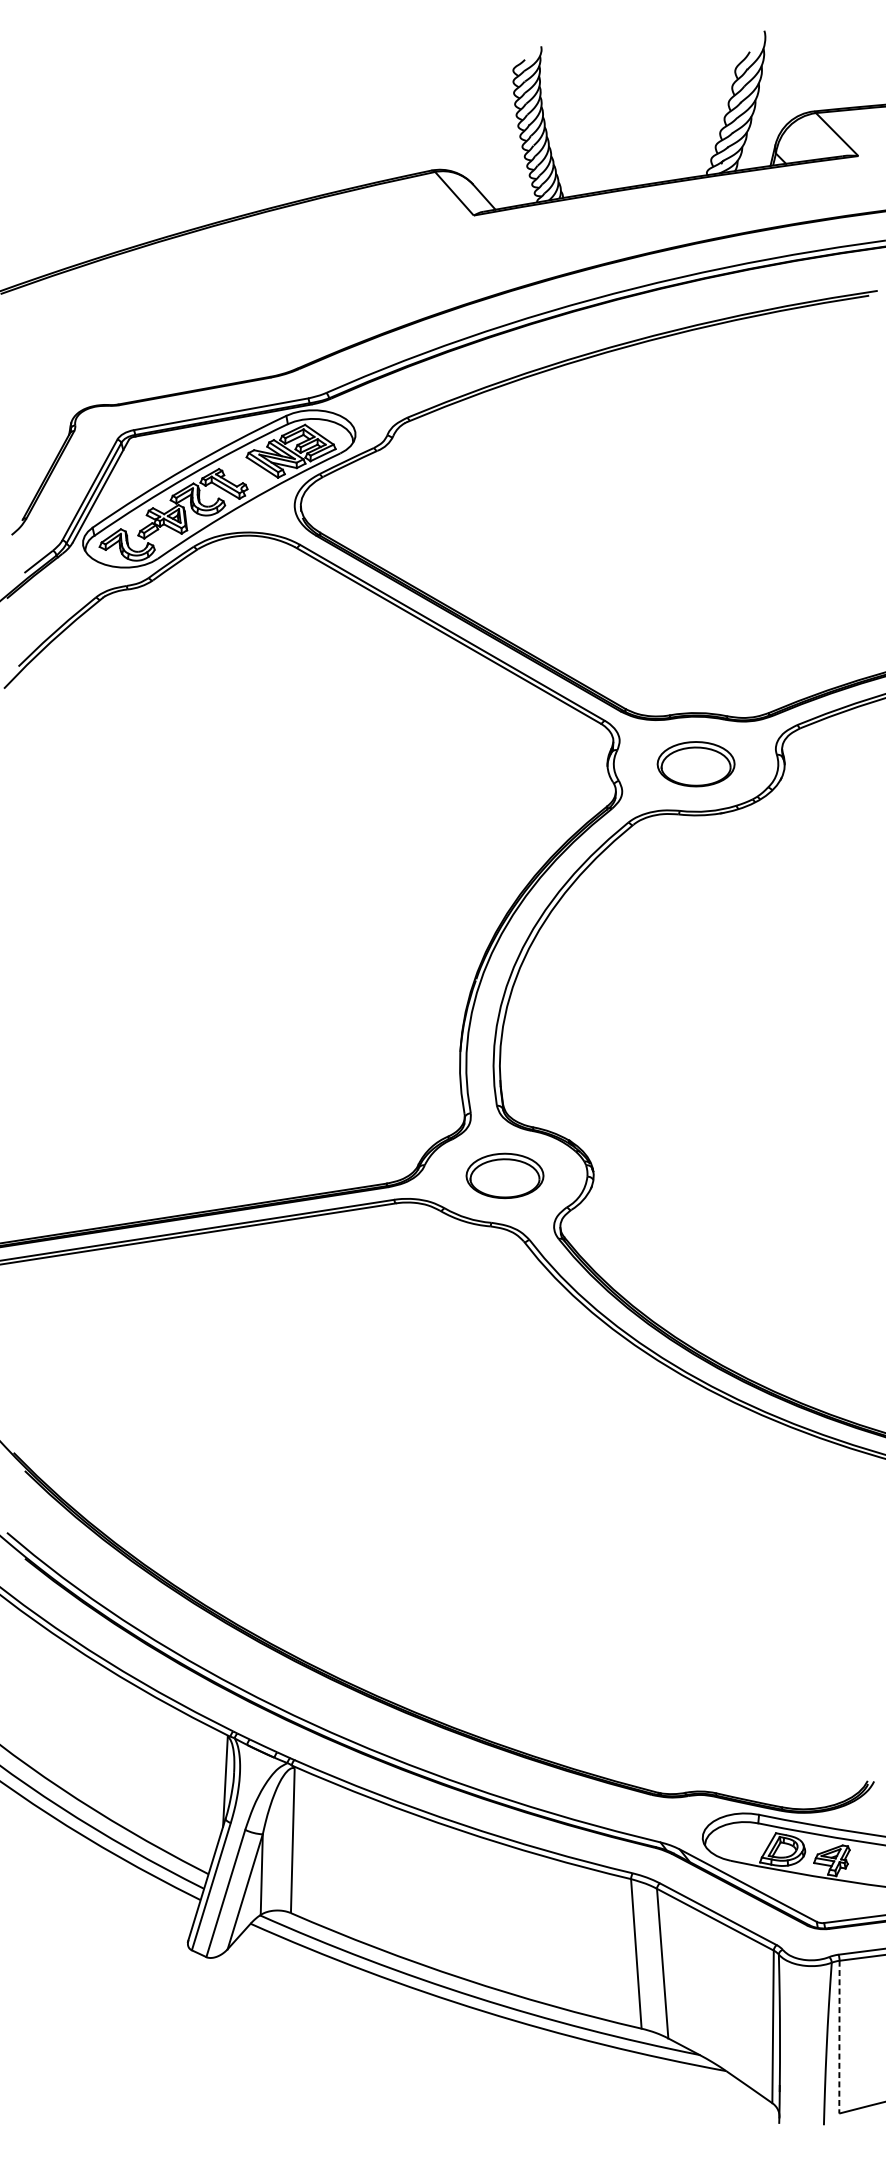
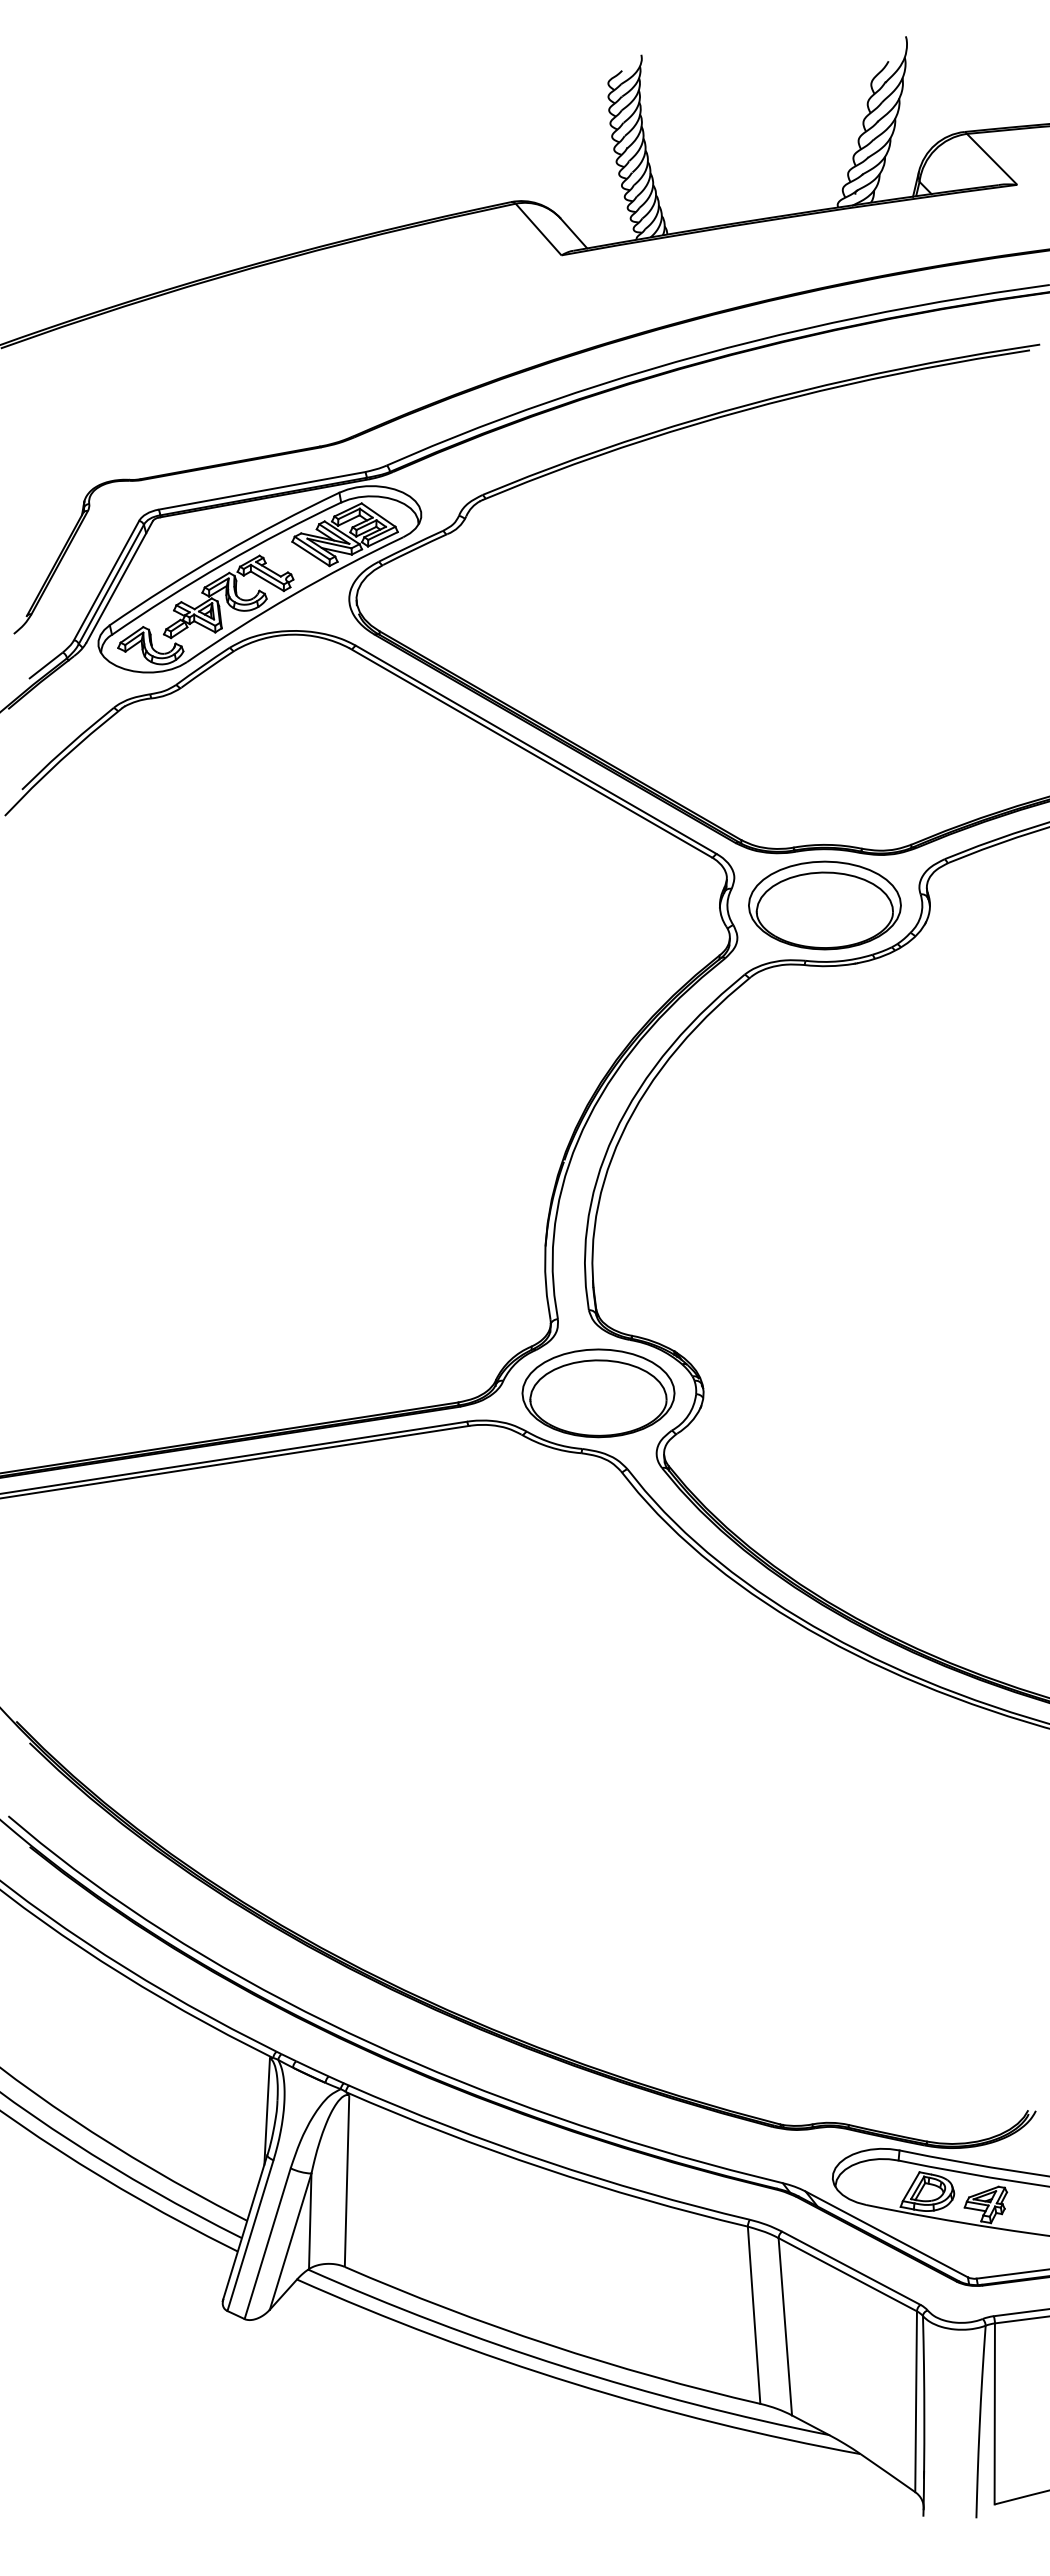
part: (695, 764) -> (824, 905), size x1.67
part: (505, 1176) -> (598, 1393), size x1.67
line: (839, 2036) -> (994, 2413), dashed -> solid

